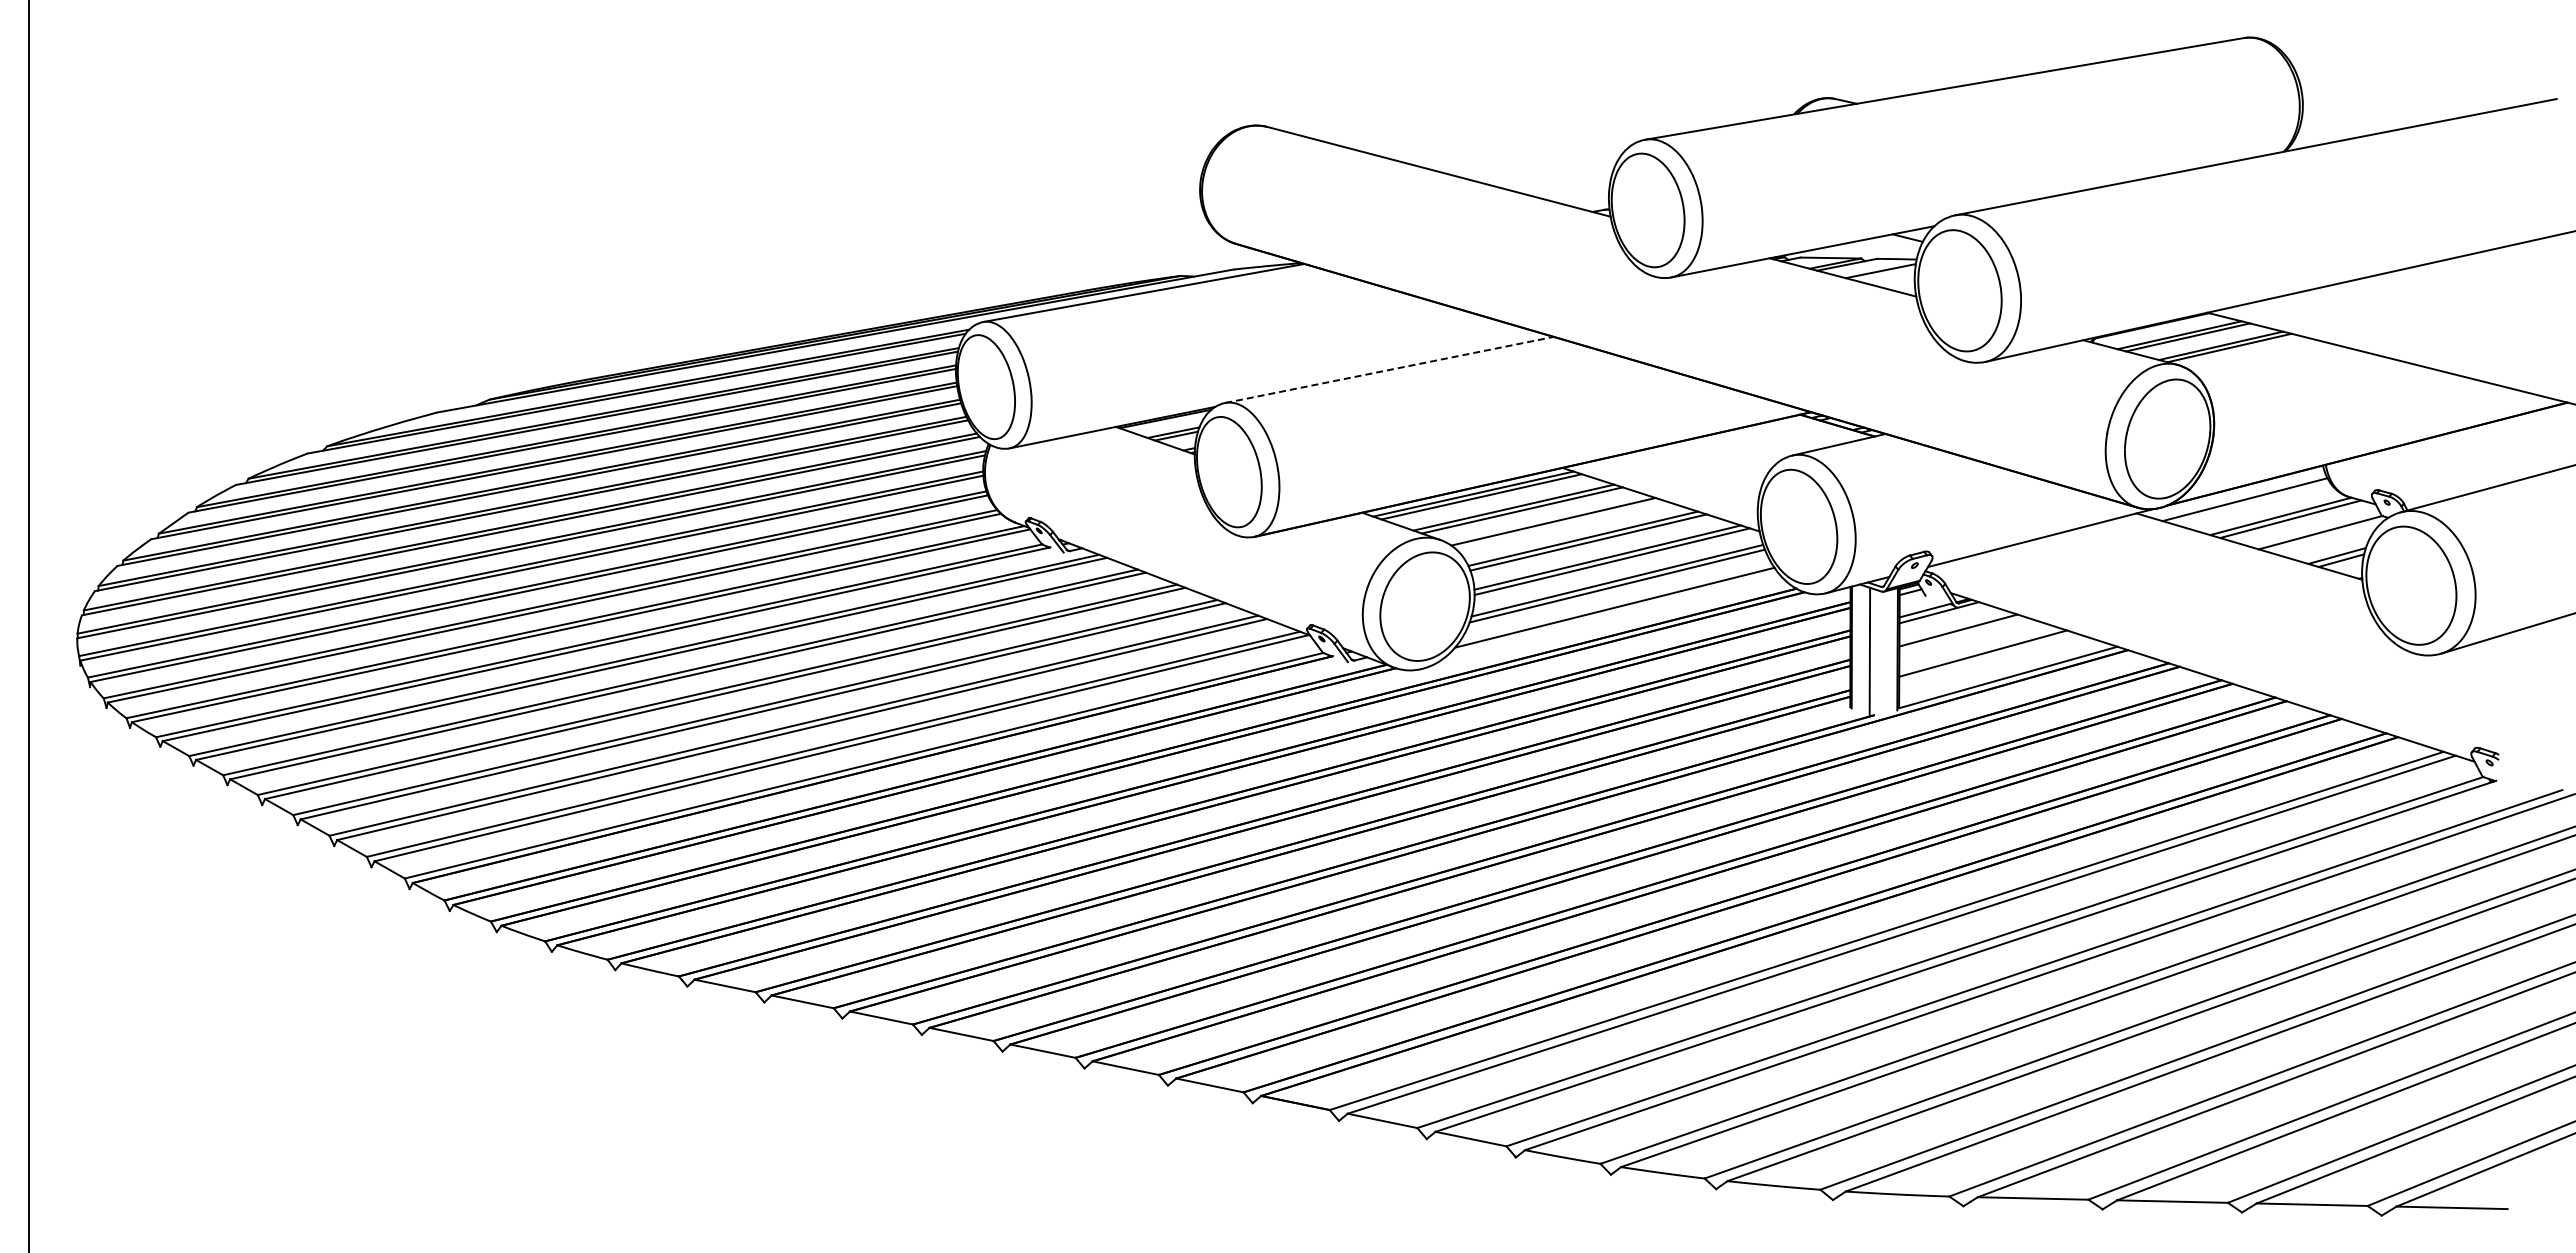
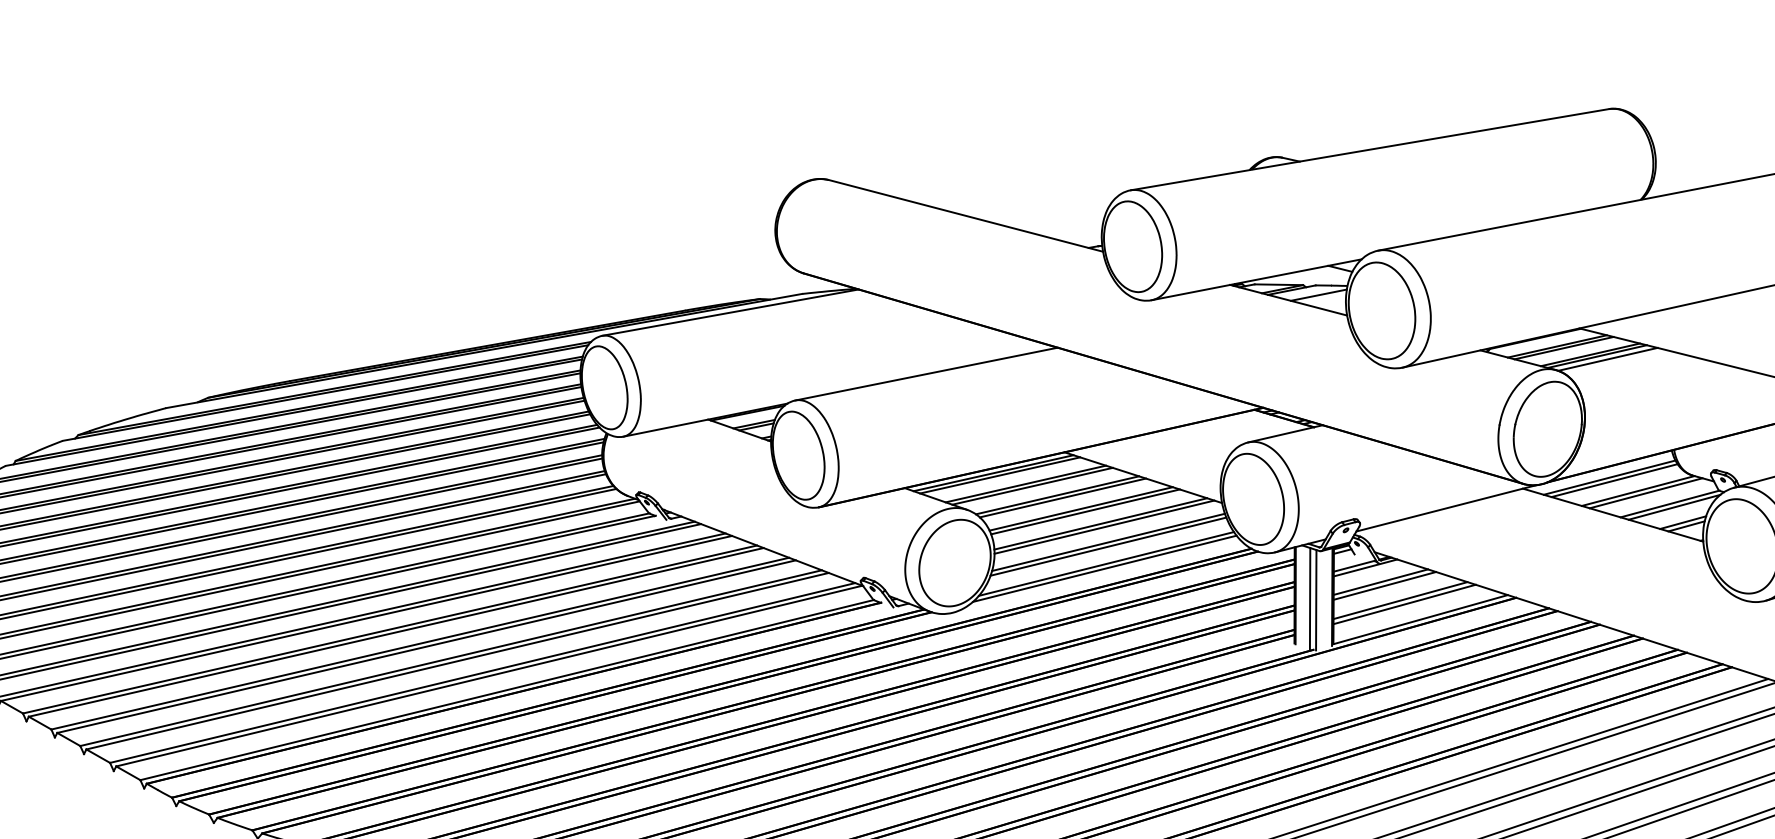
line: (2242, 351) -> (1607, 359), added
line: (1389, 369) -> (926, 373), dashed -> solid
line: (2251, 502) -> (1614, 479), added
line: (1560, 524) -> (1063, 497), added
line: (2325, 536) -> (1673, 507), added
line: (1612, 613) -> (1104, 568), added
line: (1963, 634) -> (1384, 585), added
line: (1877, 653) -> (1316, 600), added
line: (1988, 658) -> (1404, 604), added

